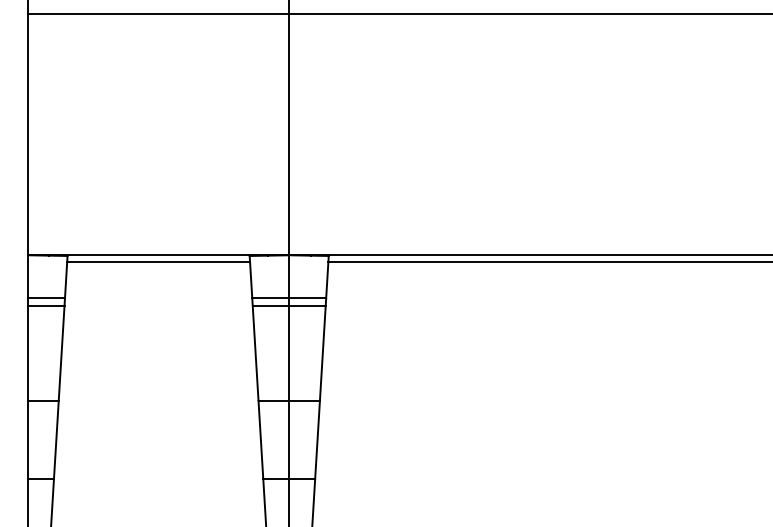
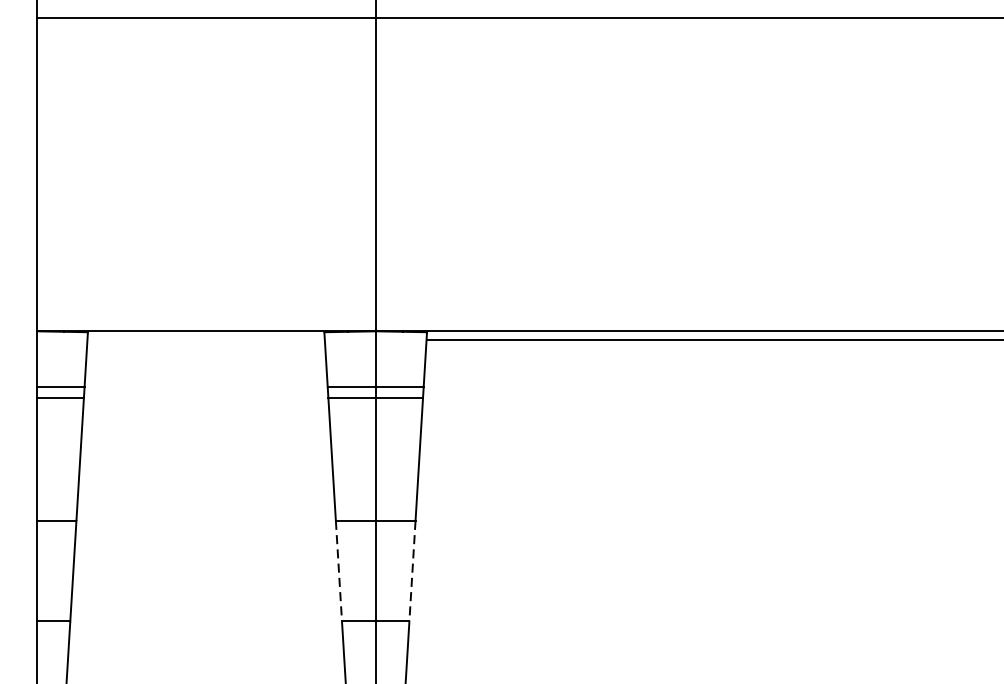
line: (158, 261) -> (205, 339), removed
line: (260, 439) -> (338, 570), solid -> dashed
line: (317, 439) -> (412, 570), solid -> dashed

